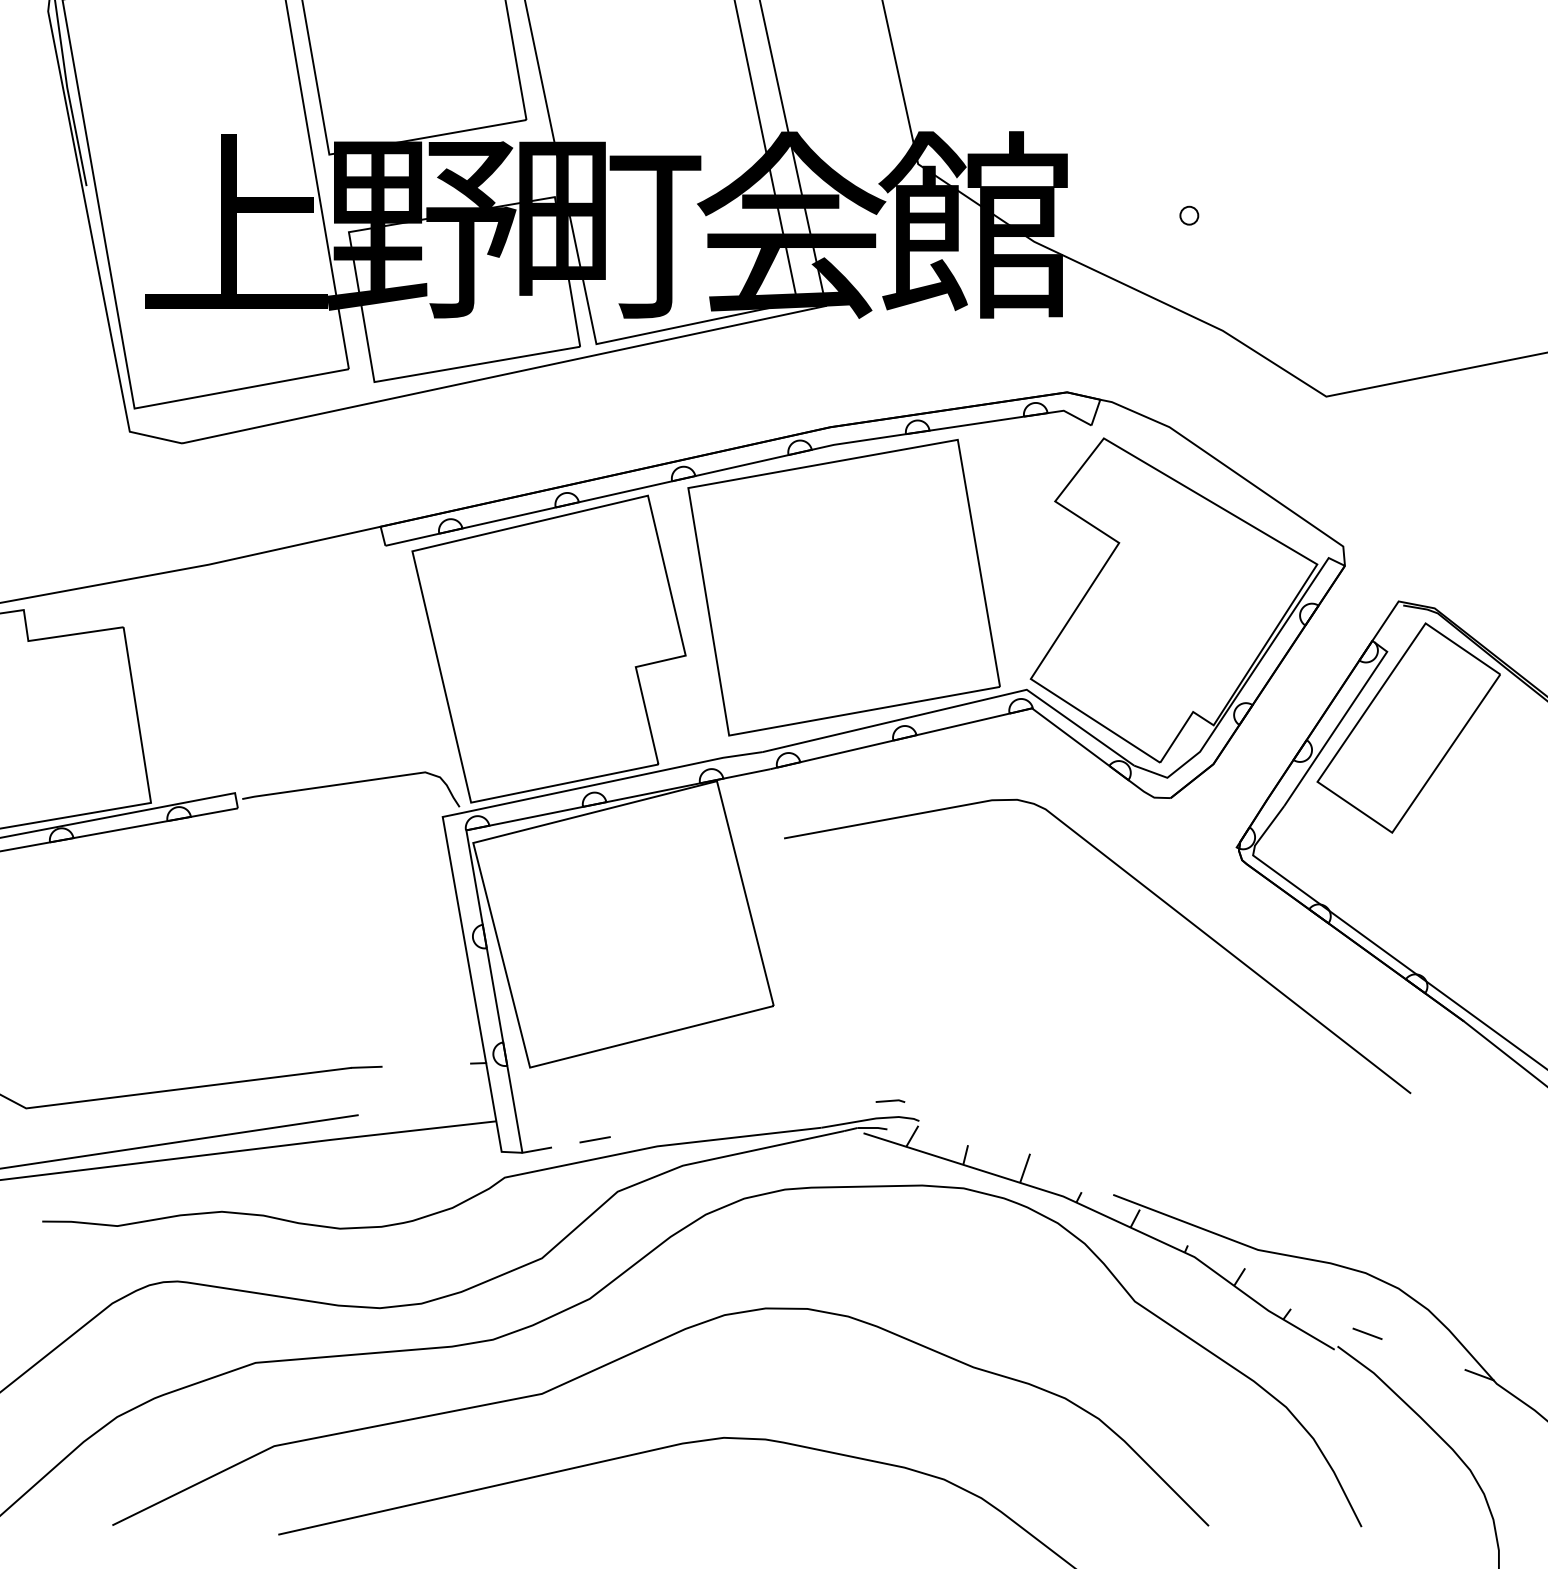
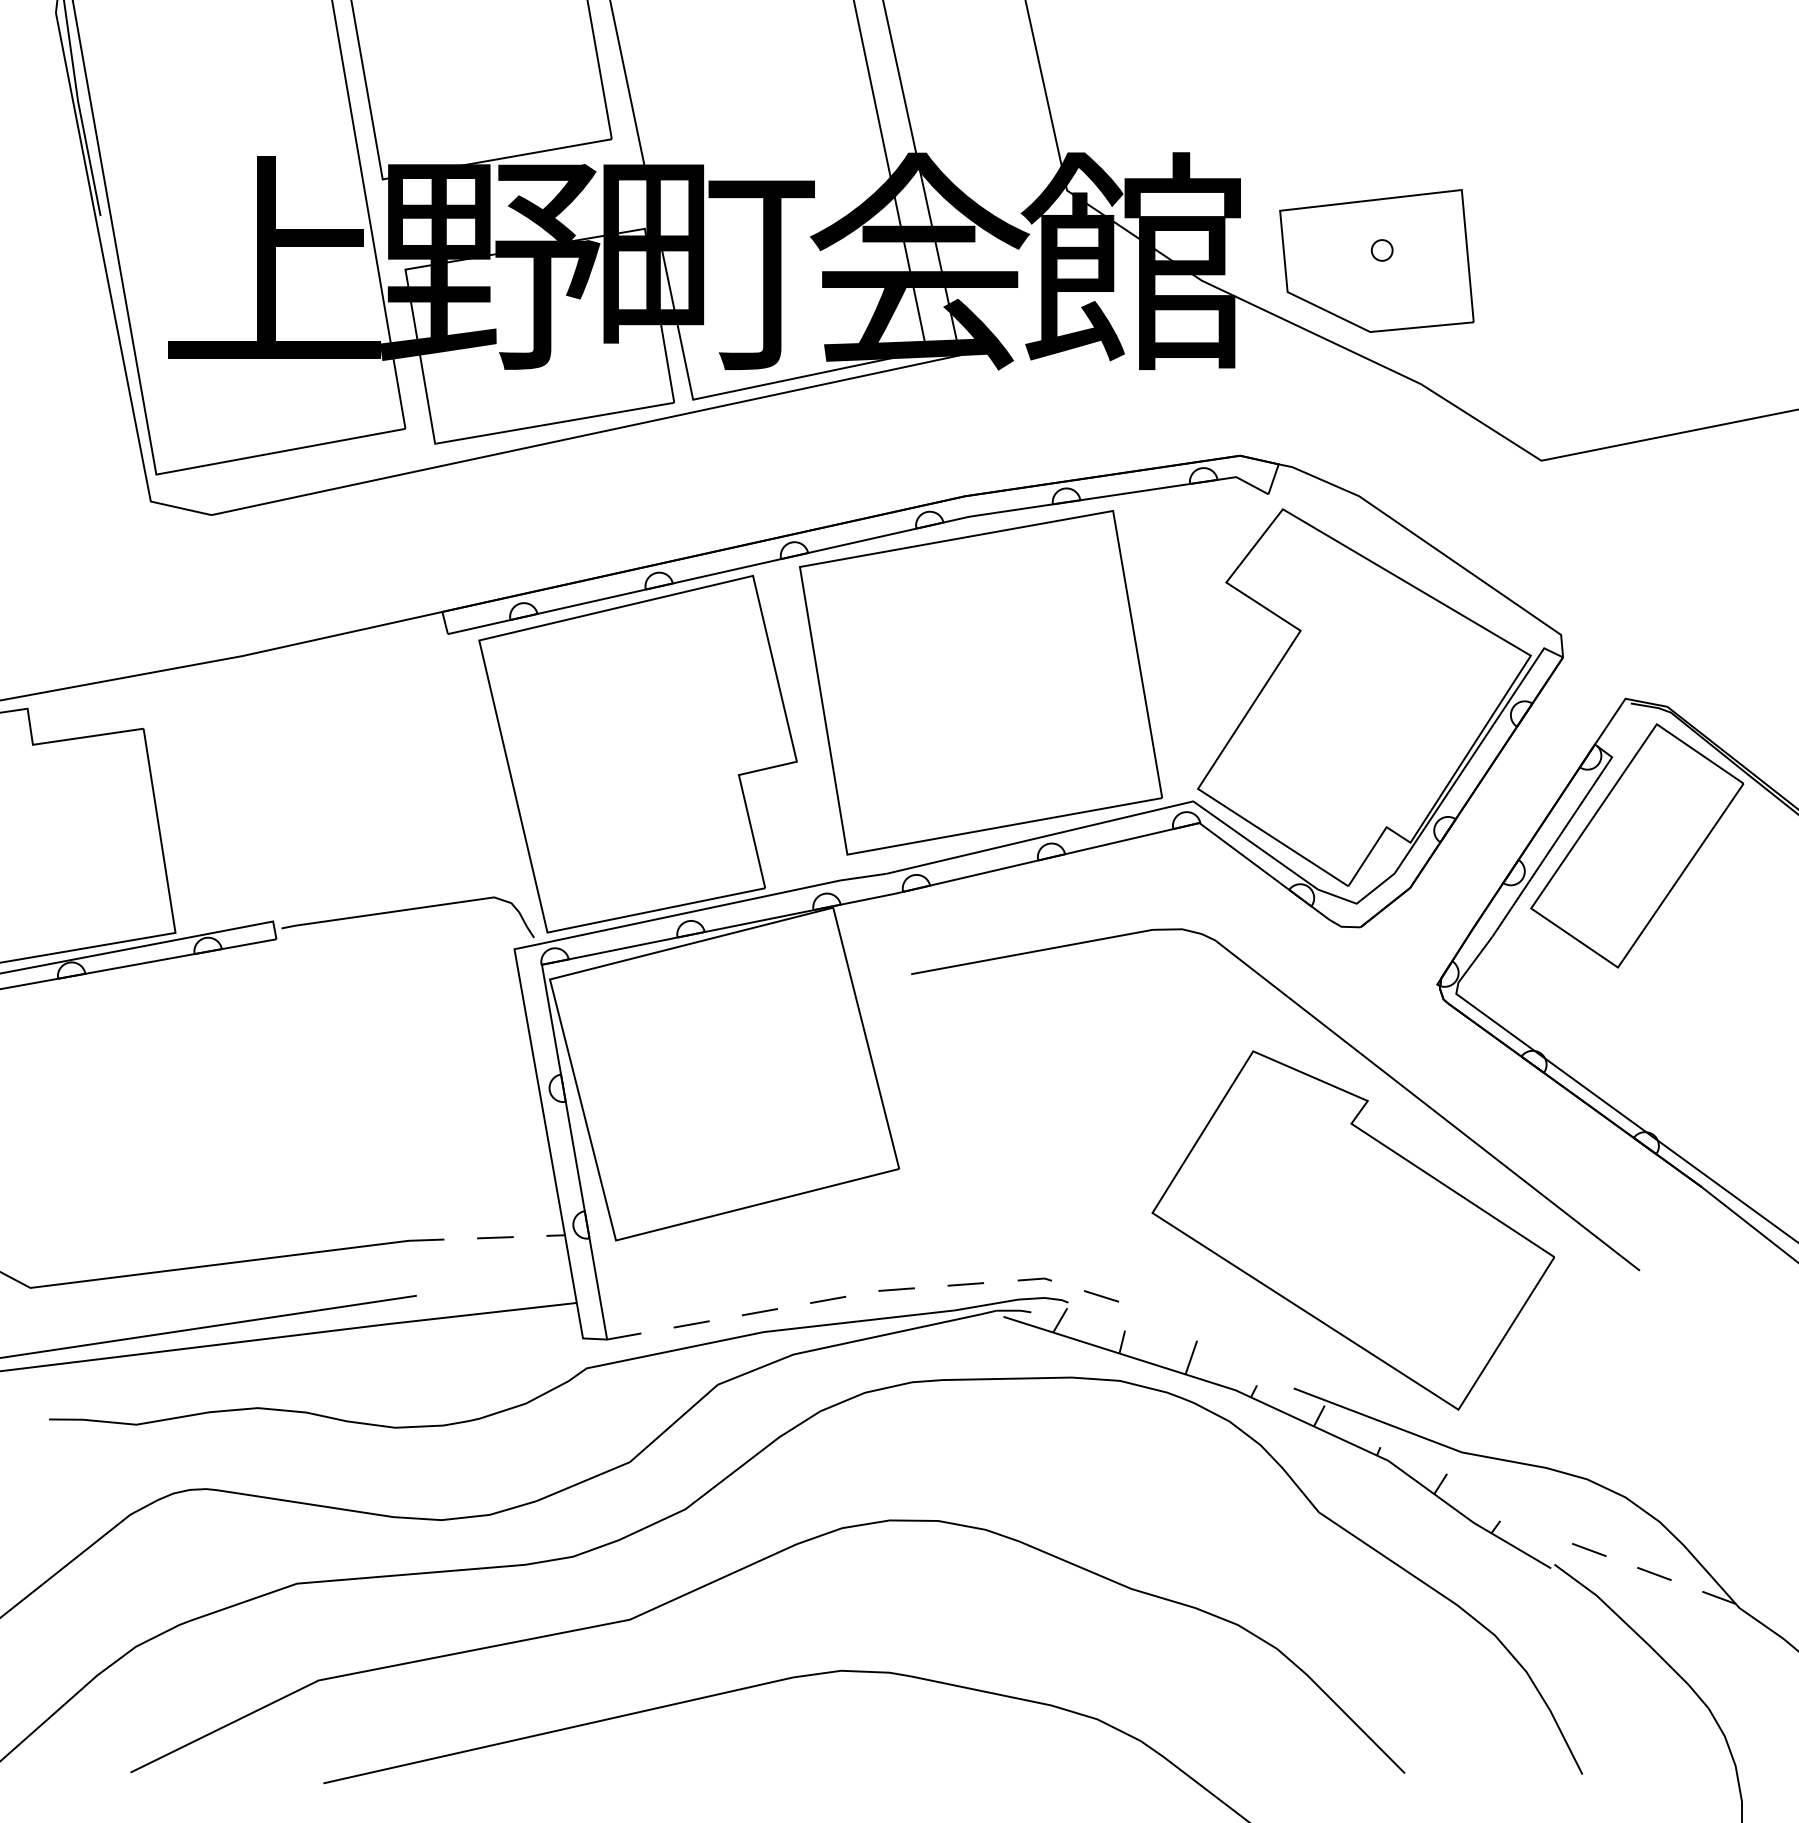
part: (1184, 224) -> (1376, 260), added
part: (1164, 1058) -> (1353, 1229), added
line: (426, 1064) -> (495, 1236), added
line: (830, 1105) -> (965, 1284), added
line: (771, 1109) -> (896, 1289), added
line: (947, 1115) -> (1101, 1296), added
line: (712, 1118) -> (828, 1299), added
line: (653, 1128) -> (759, 1311), added
line: (1423, 1354) -> (1654, 1573), added

